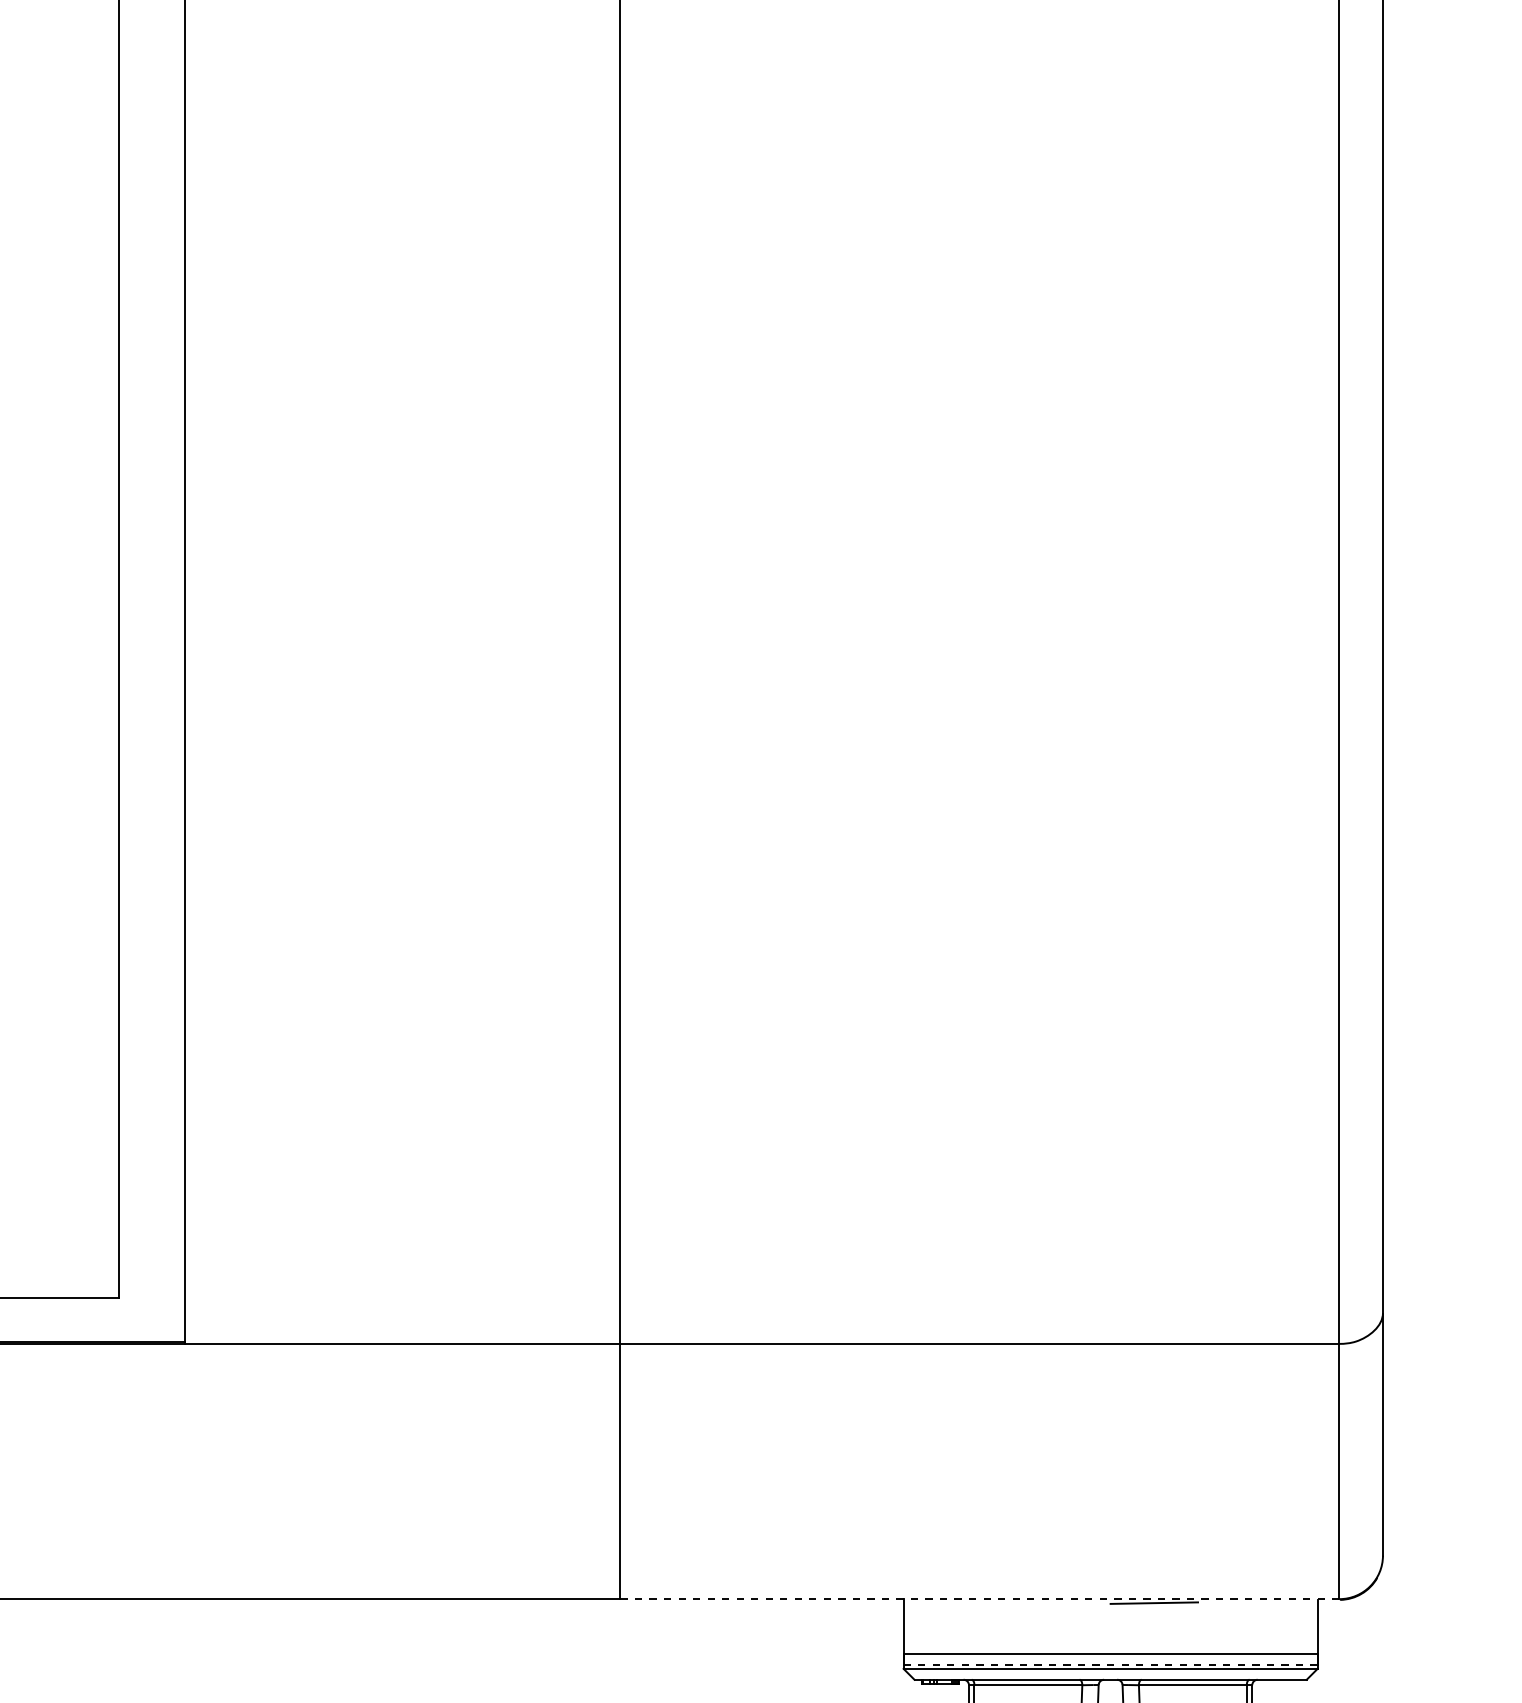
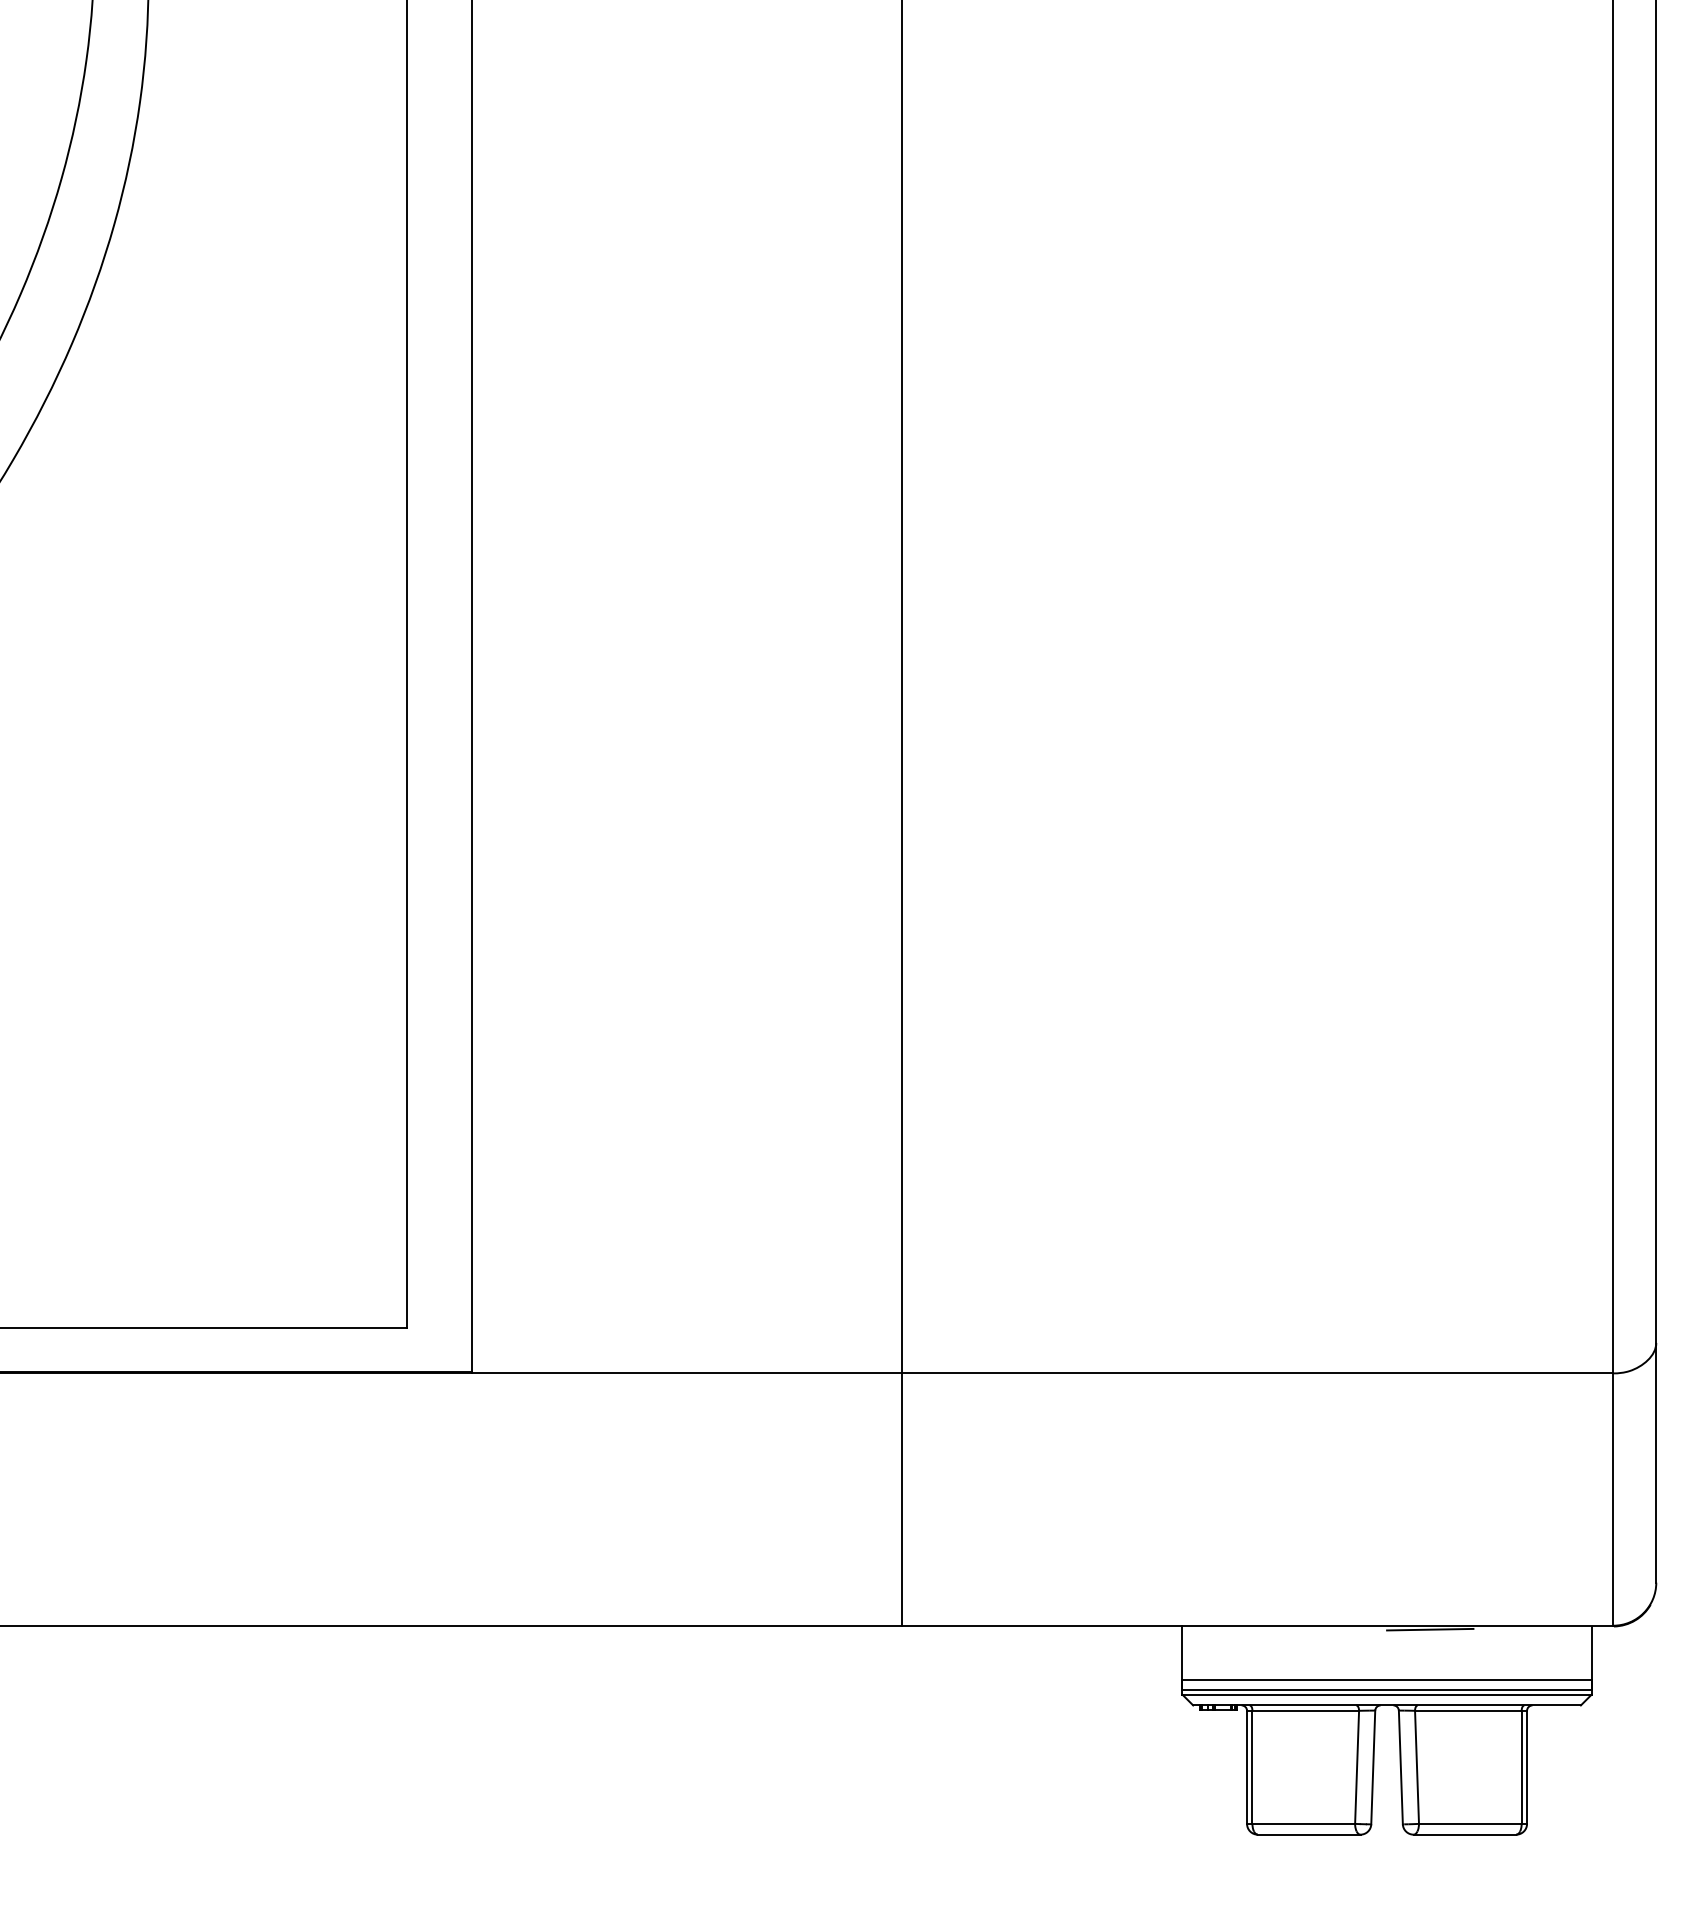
line: (979, 1598) -> (1257, 1625), dashed -> solid
line: (1111, 1664) -> (1387, 1690), dashed -> solid

